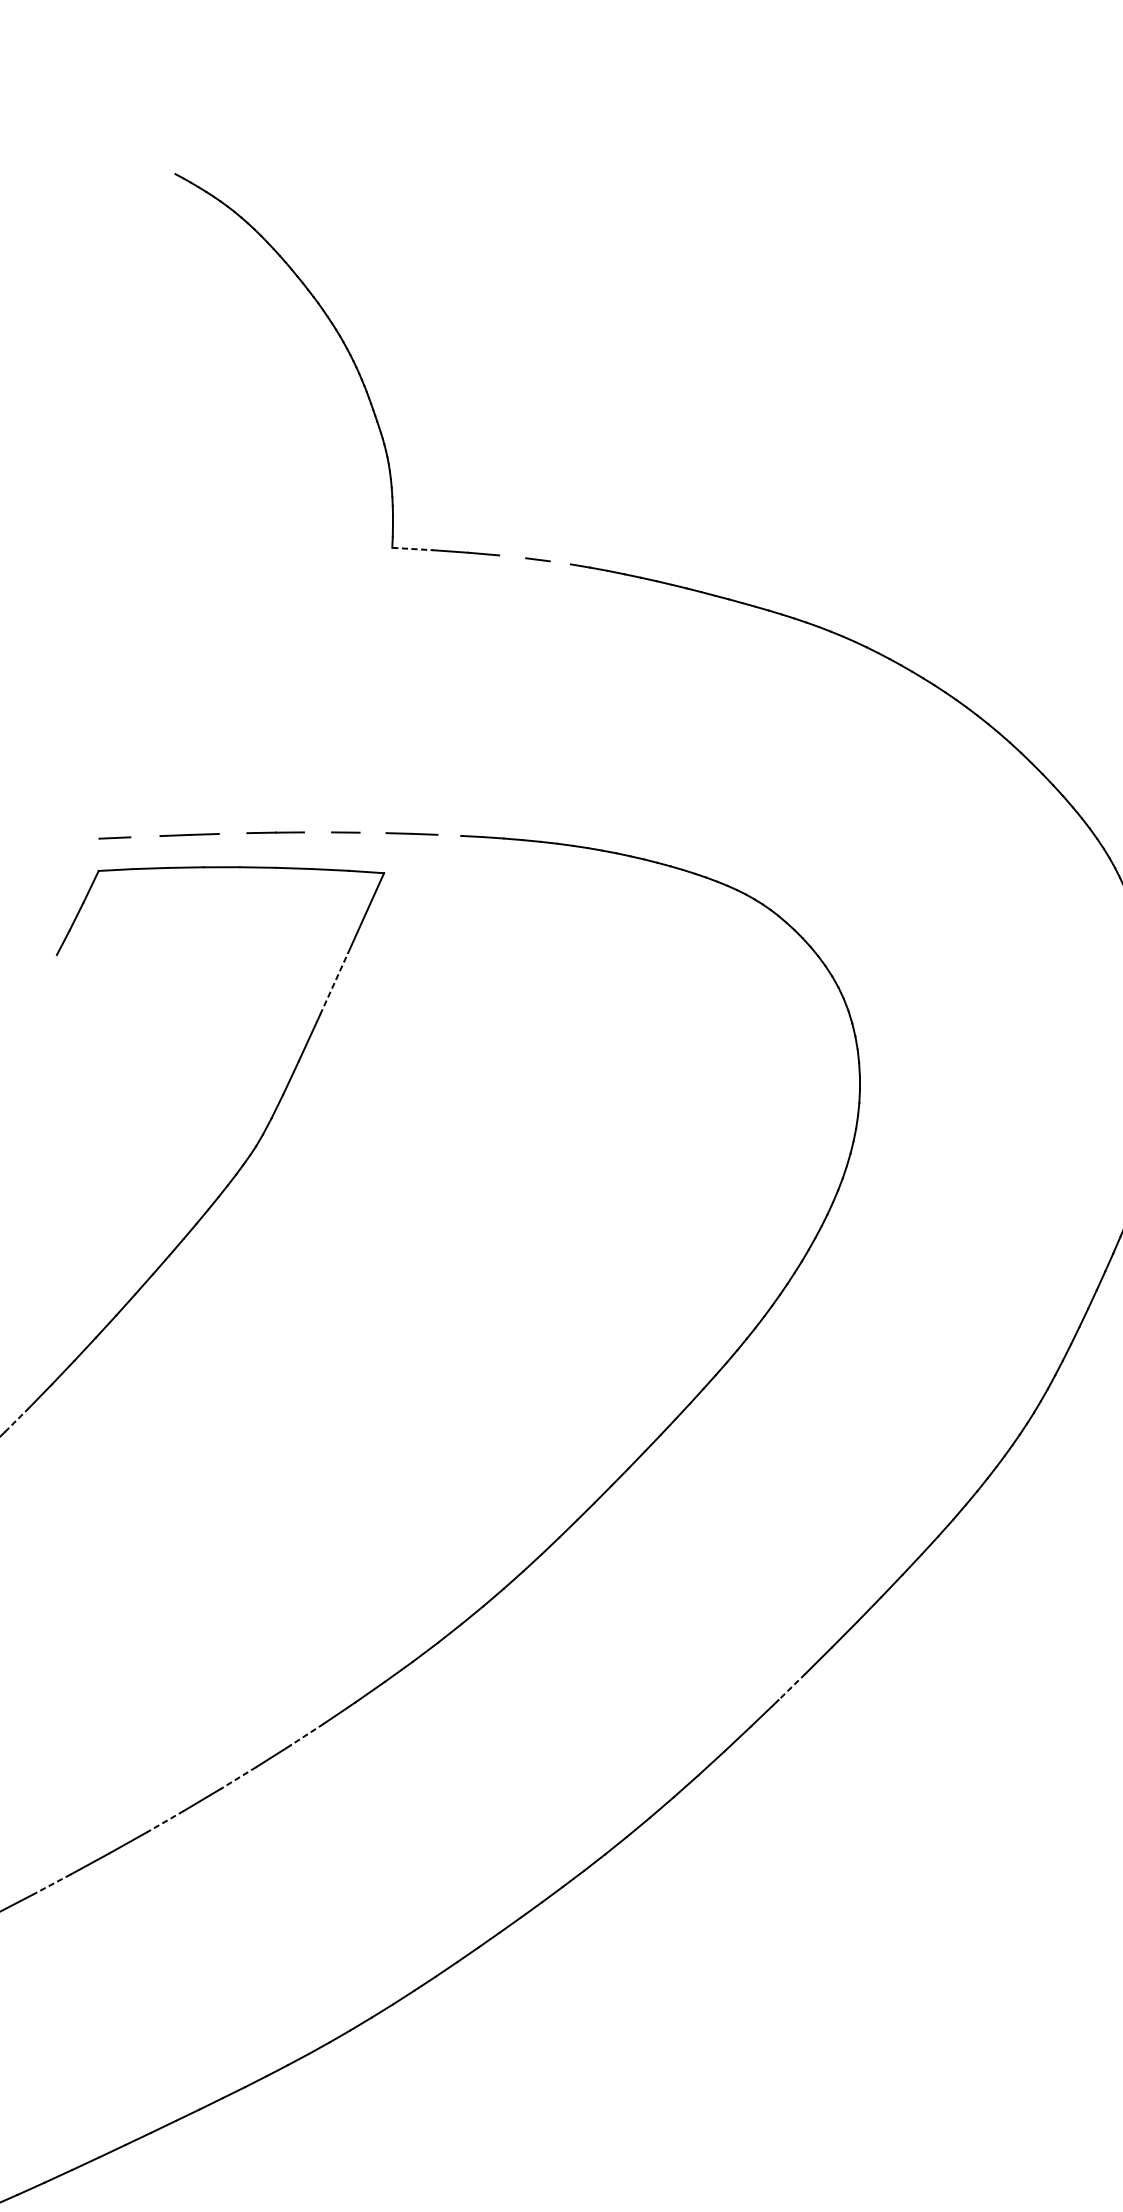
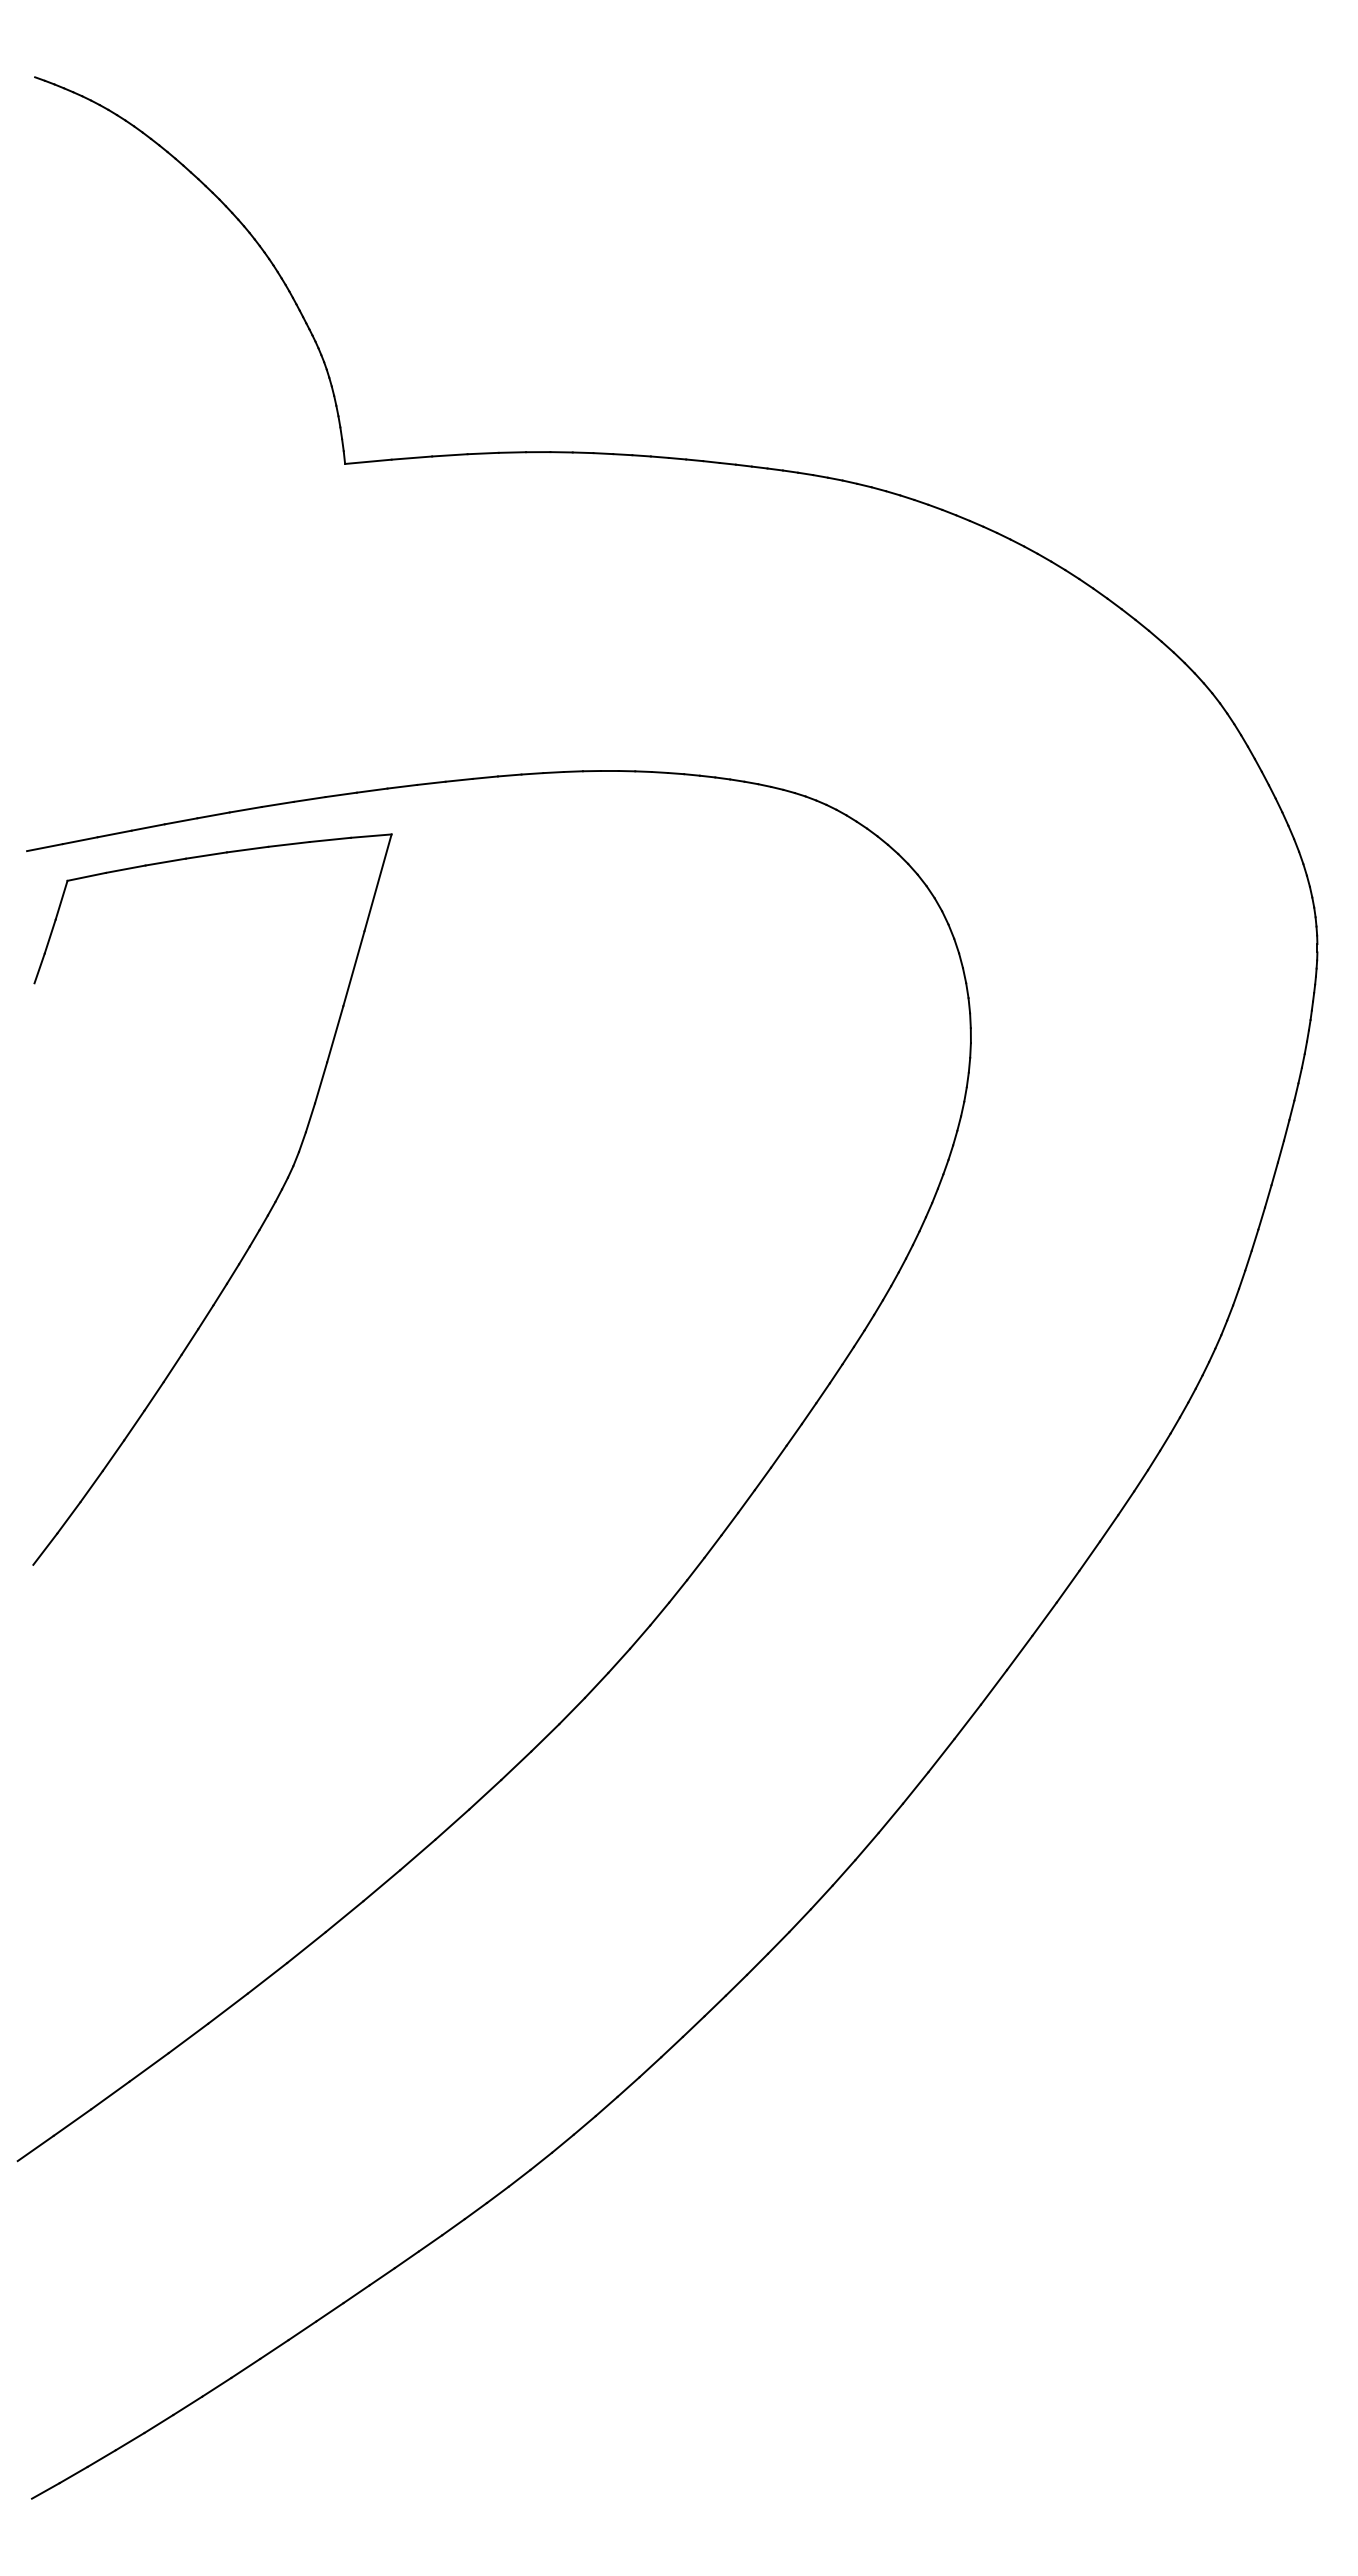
line: (412, 548) -> (368, 461), dashed -> solid
line: (512, 556) -> (482, 453), added
line: (560, 563) -> (538, 452), added
line: (317, 832) -> (309, 799), added
line: (372, 832) -> (371, 790), added
line: (233, 833) -> (213, 815), added
line: (448, 834) -> (458, 779), added
line: (145, 836) -> (114, 833), added
line: (83, 839) -> (44, 847), added
line: (333, 983) -> (353, 968), dashed -> solid
line: (17, 1419) -> (69, 1517), dashed -> solid
line: (791, 1686) -> (993, 1687), dashed -> solid
line: (307, 1734) -> (452, 1824), dashed -> solid
line: (238, 1777) -> (381, 1885), dashed -> solid
line: (165, 1821) -> (306, 1947), dashed -> solid
line: (52, 1884) -> (188, 2038), dashed -> solid

